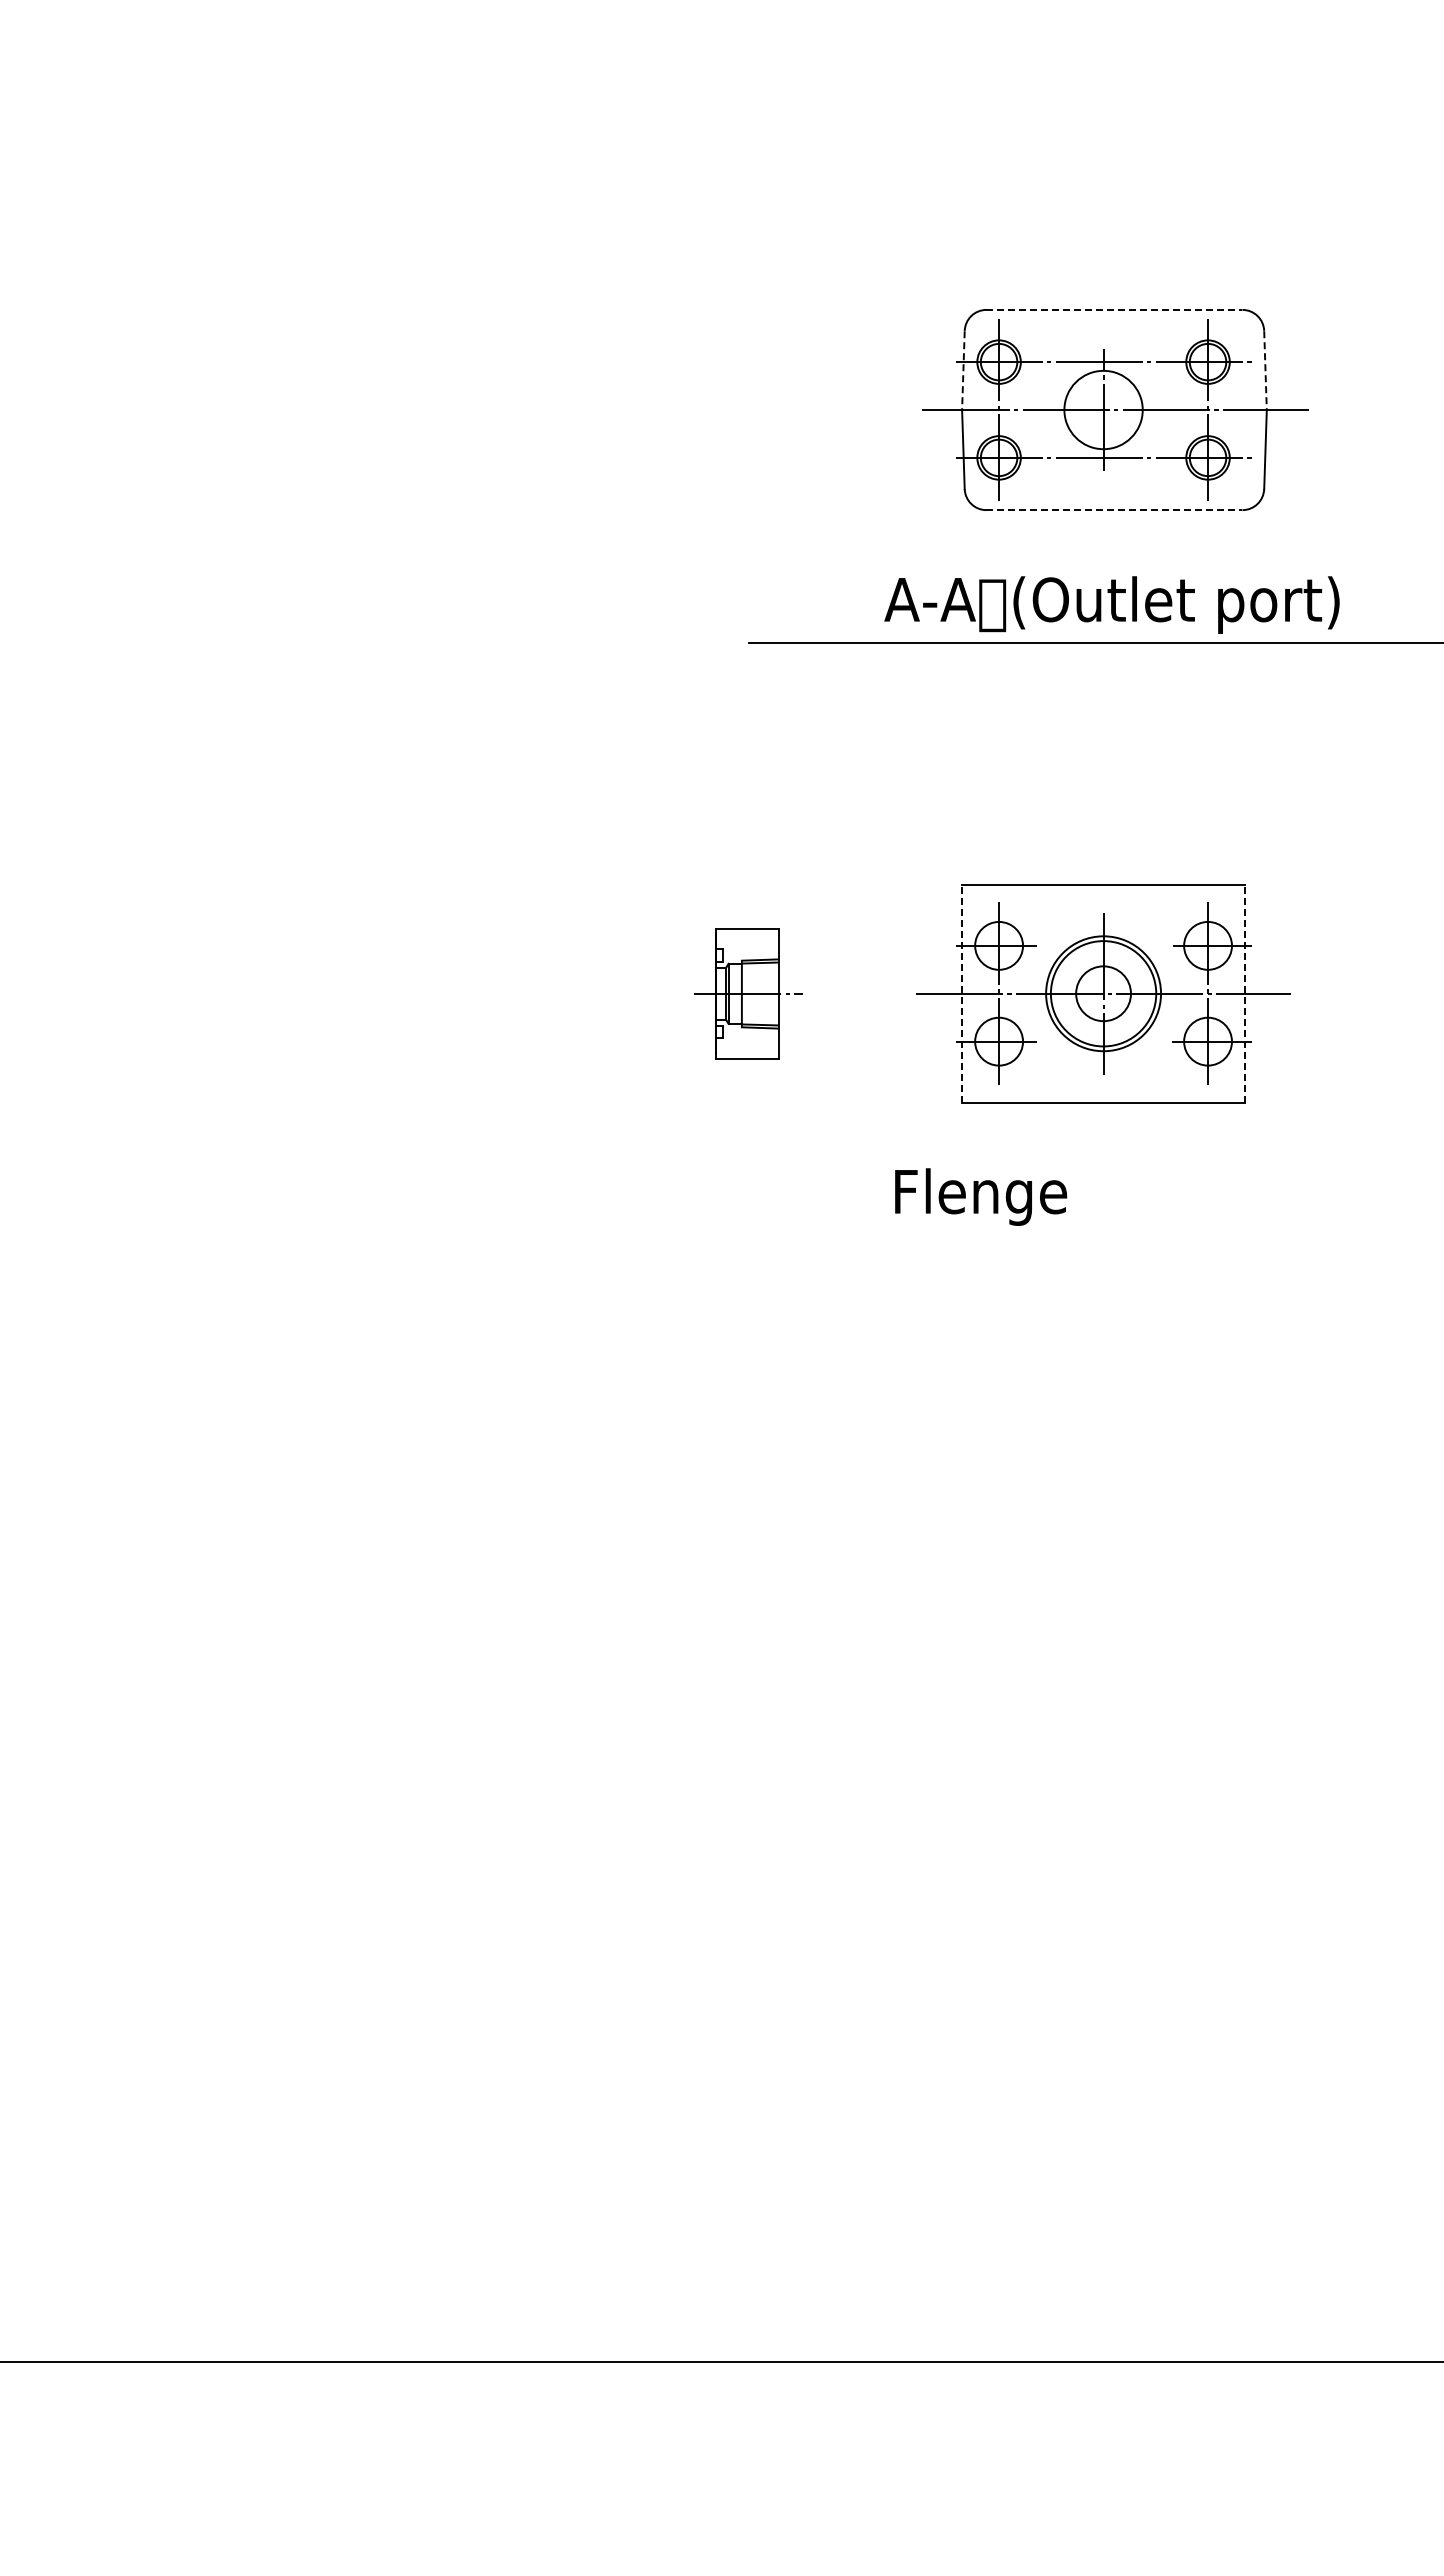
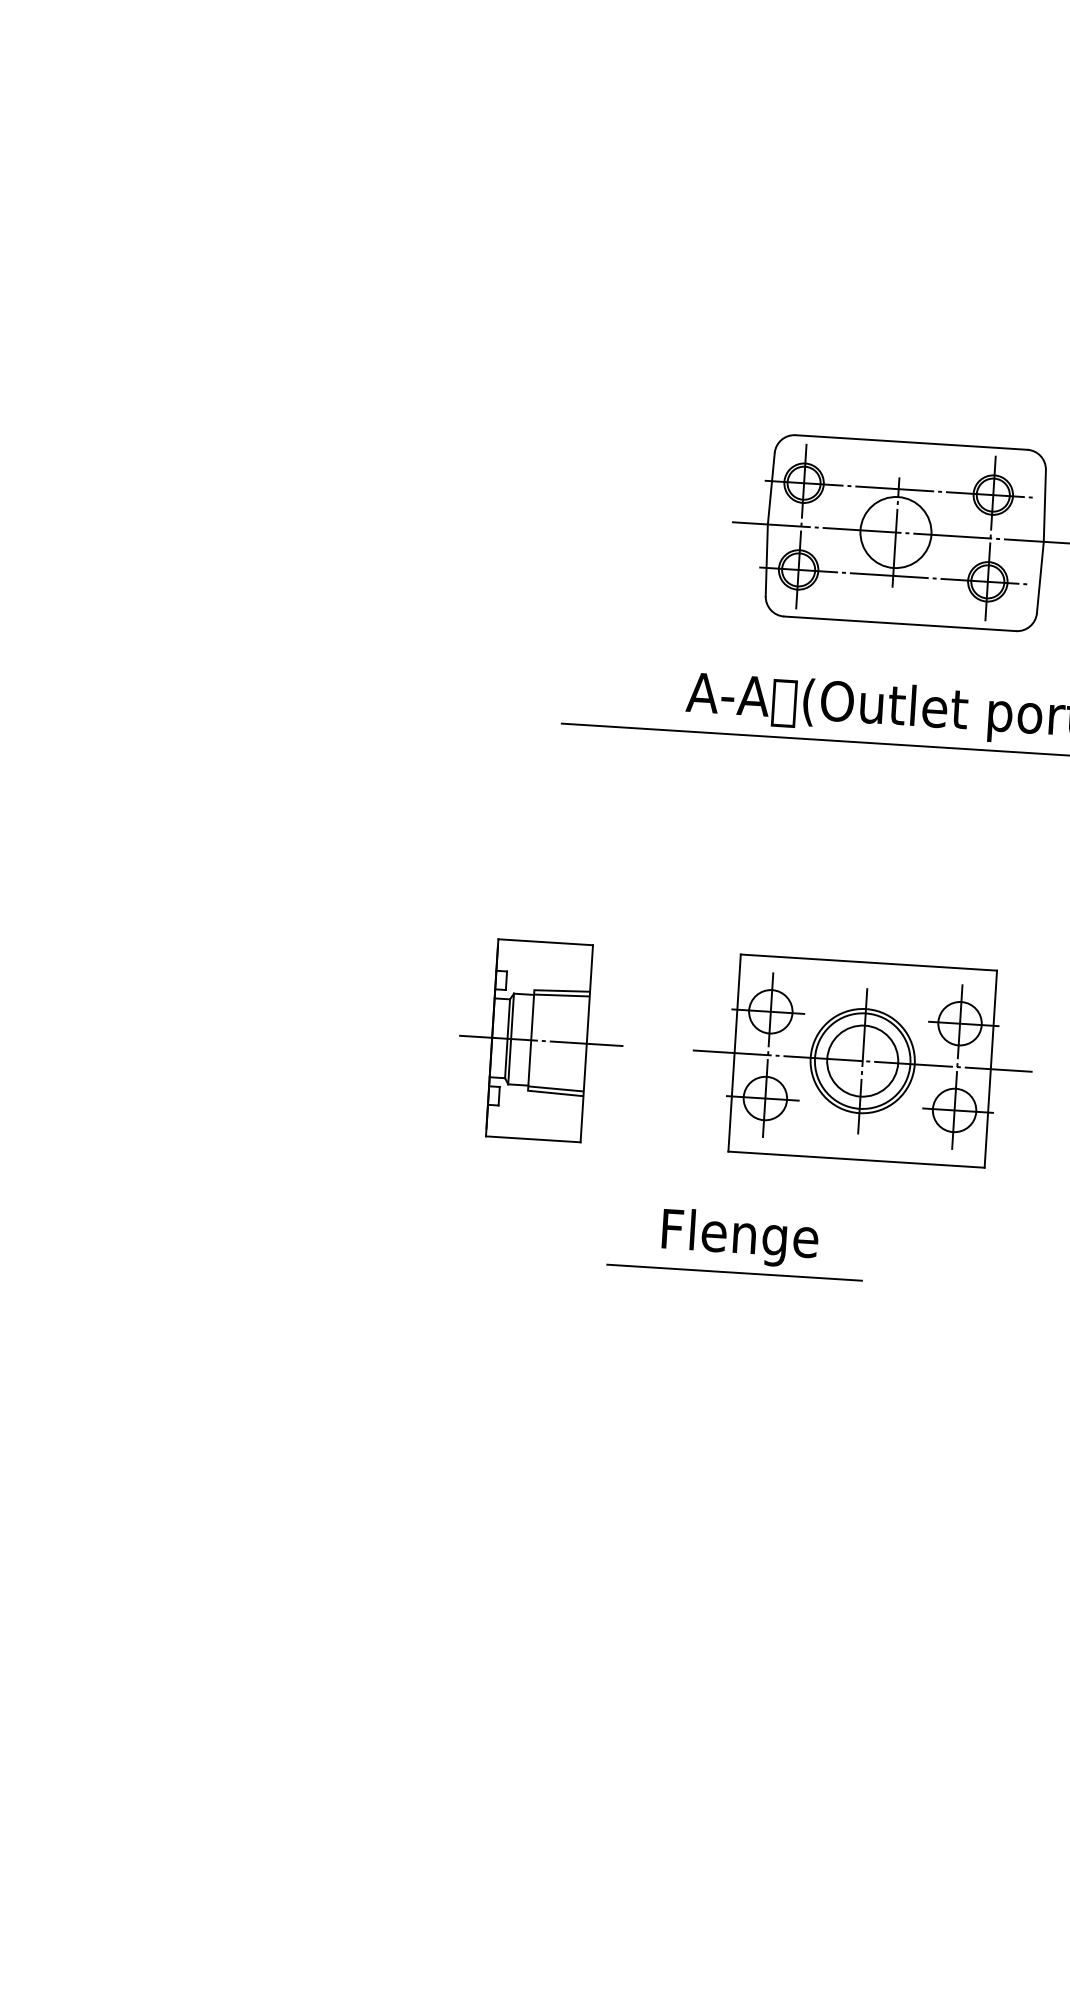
line: (1114, 309) -> (911, 442), dashed -> solid
line: (963, 371) -> (771, 489), dashed -> solid
line: (1265, 371) -> (1044, 506), dashed -> solid
line: (1114, 510) -> (900, 624), dashed -> solid
part: (748, 993) -> (541, 1040), size x1.67
line: (962, 993) -> (734, 1052), dashed -> solid
circle: (1103, 993) -> (862, 1060), size x1.43
line: (1245, 993) -> (991, 1068), dashed -> solid
line: (976, 1235) -> (733, 1272), added

